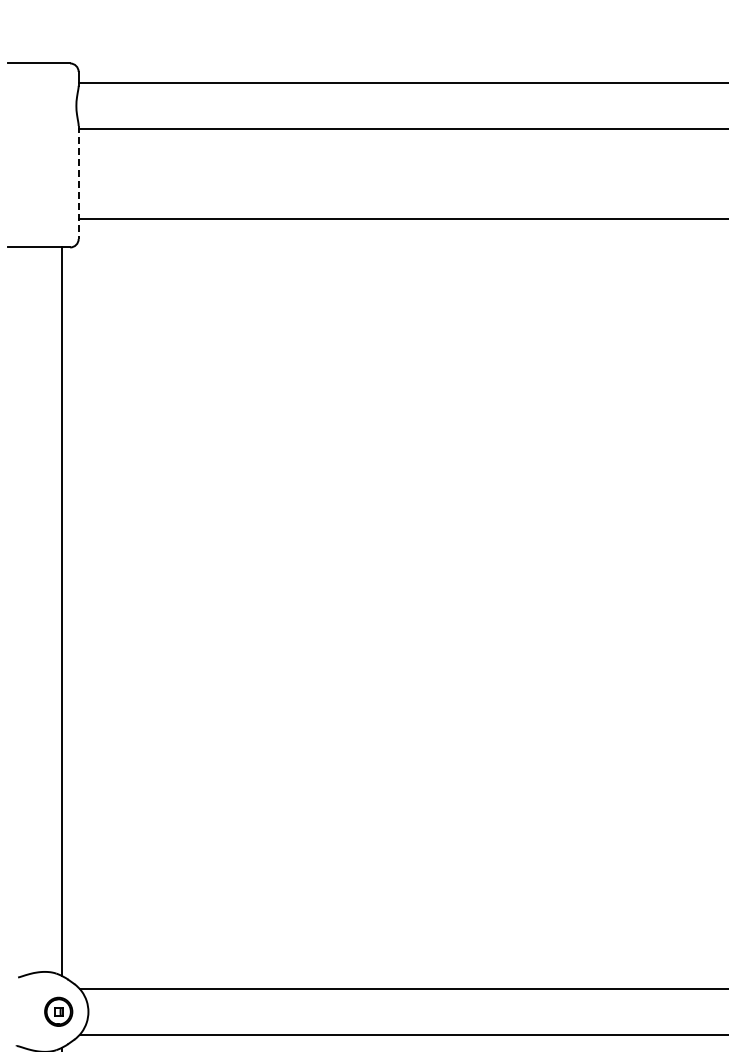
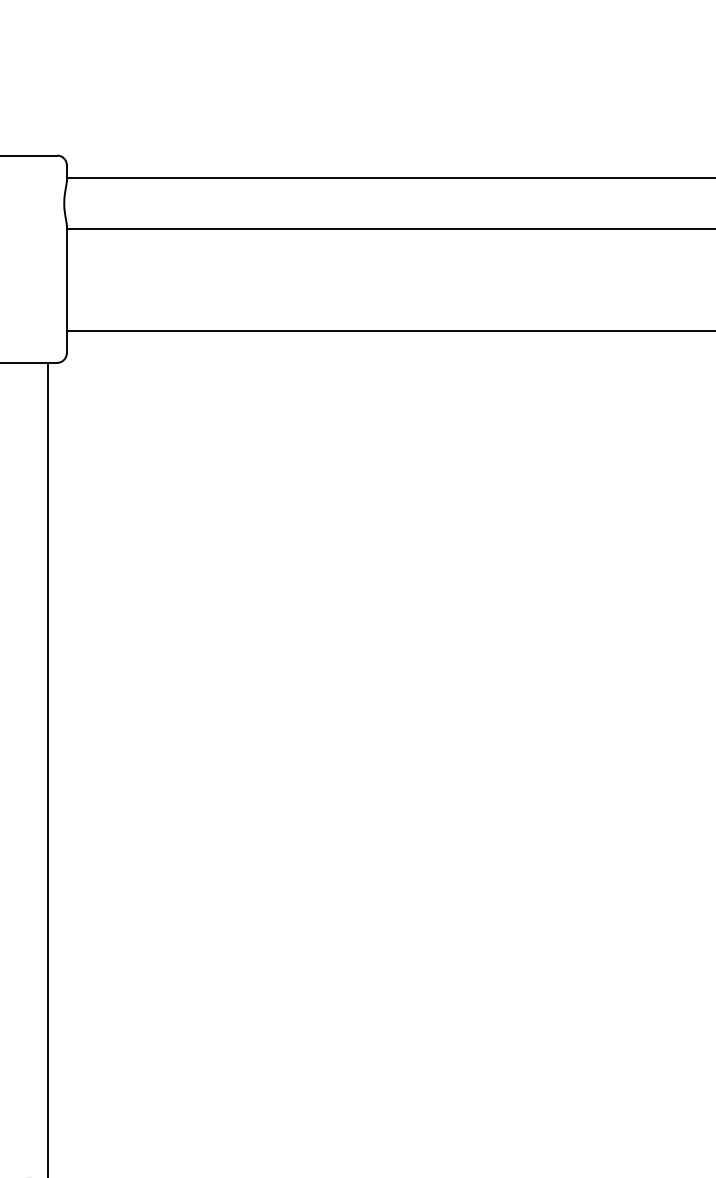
line: (78, 183) -> (66, 290), dashed -> solid

